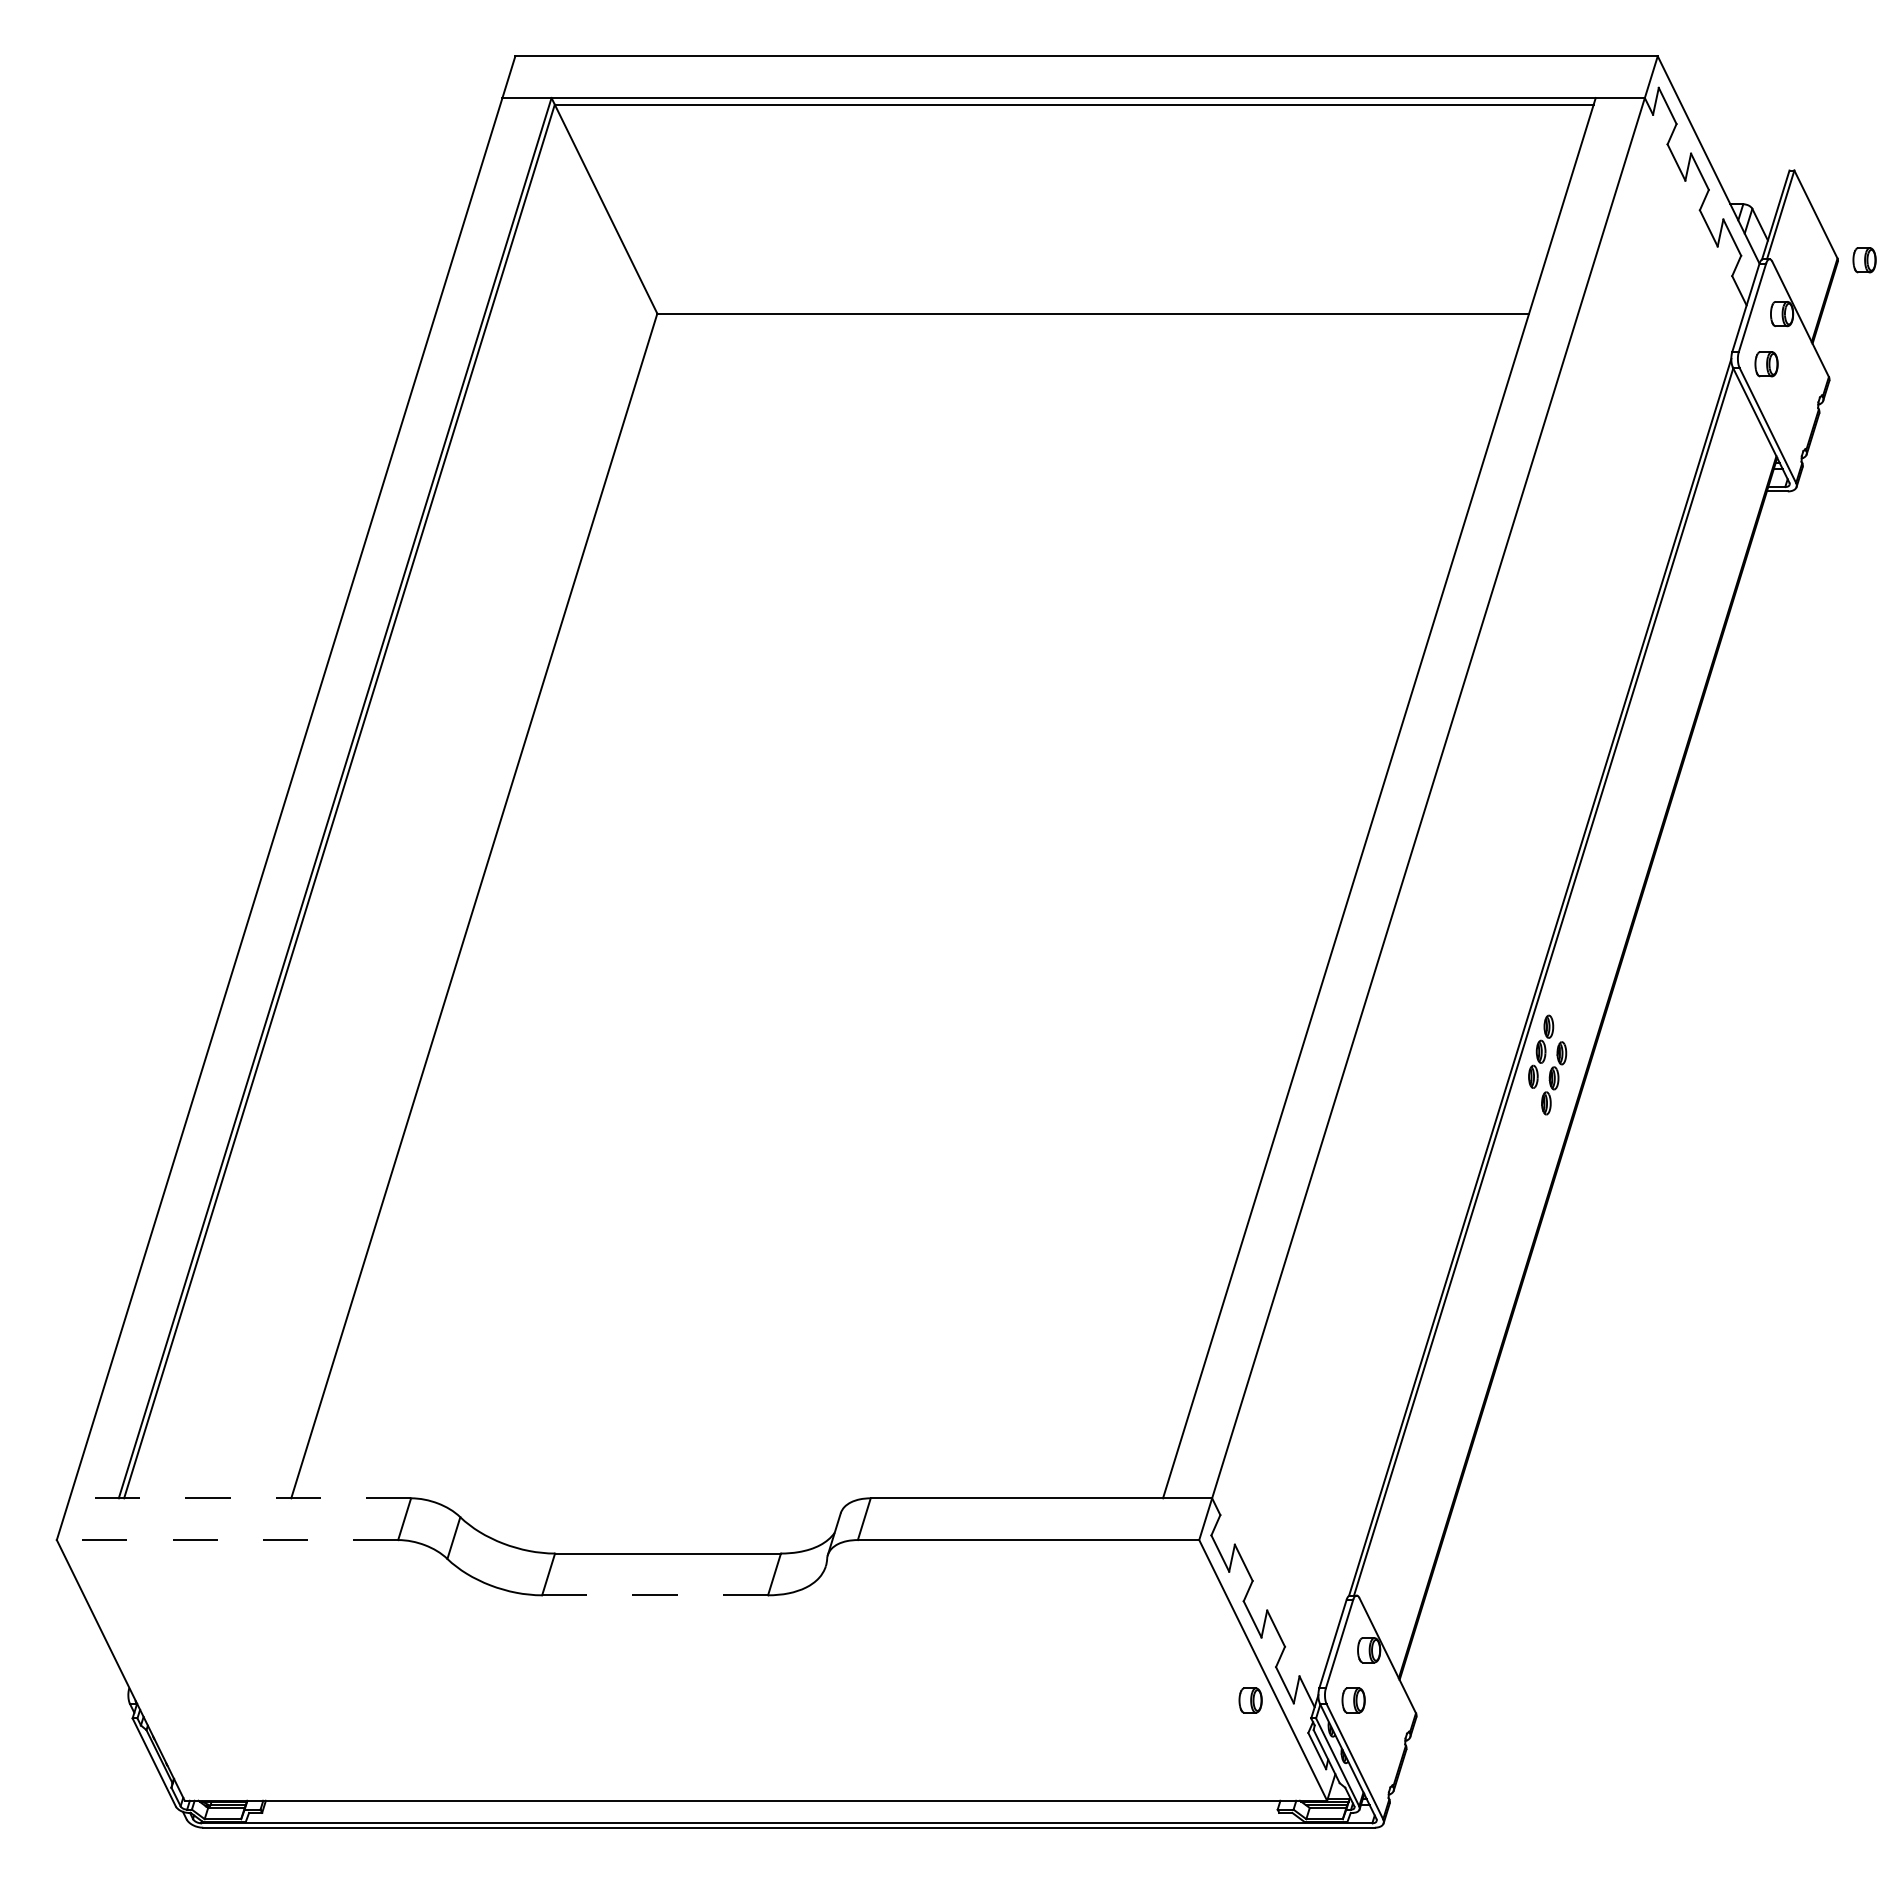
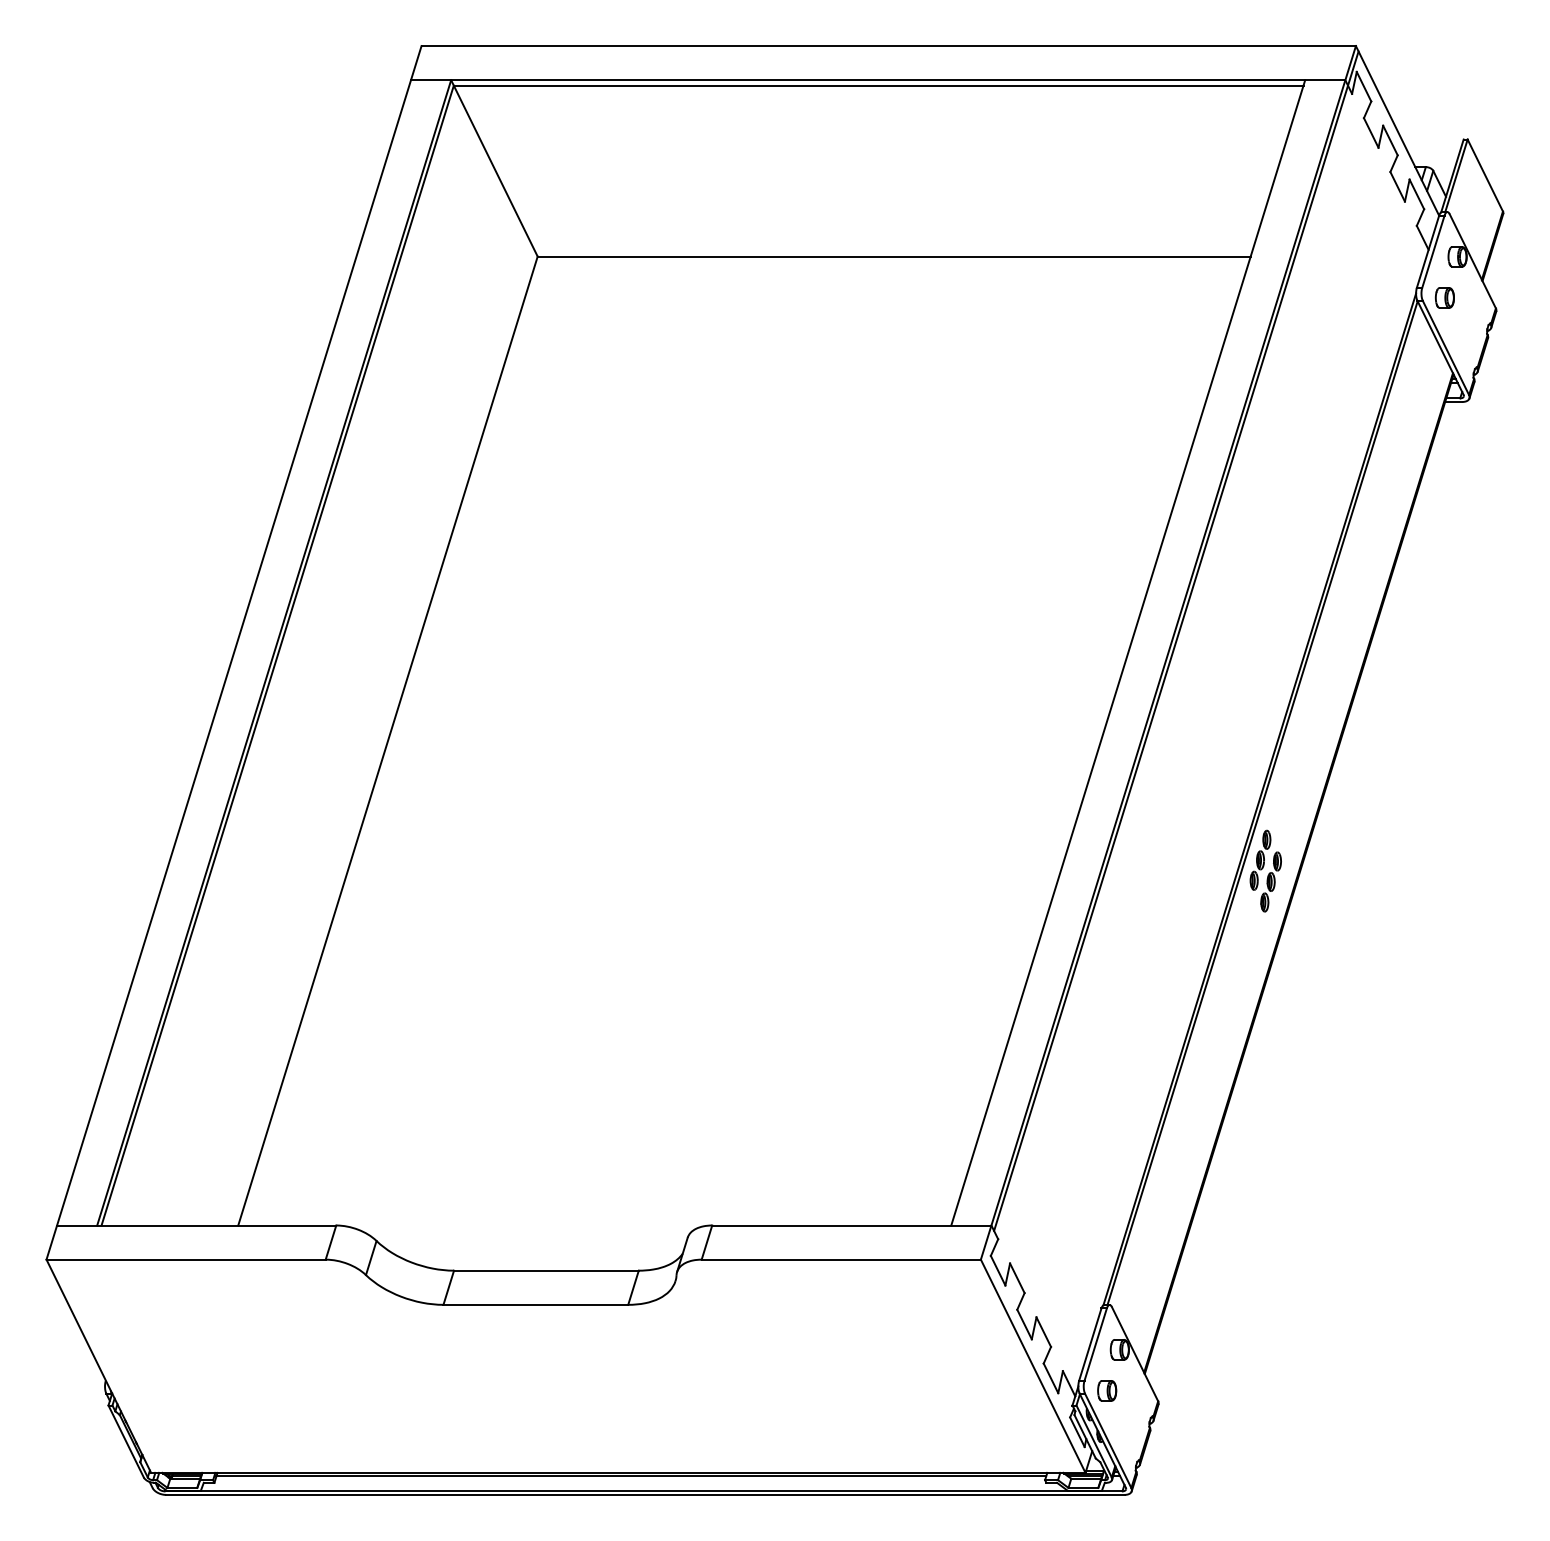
part: (1864, 260) -> (1525, 213), removed
line: (1438, 783) -> (1176, 640), added
line: (240, 1498) -> (196, 1225), dashed -> solid
line: (227, 1540) -> (186, 1260), dashed -> solid
line: (655, 1595) -> (536, 1304), dashed -> solid
part: (1250, 1700) -> (1022, 1390), removed
line: (771, 1804) -> (631, 1475), added

